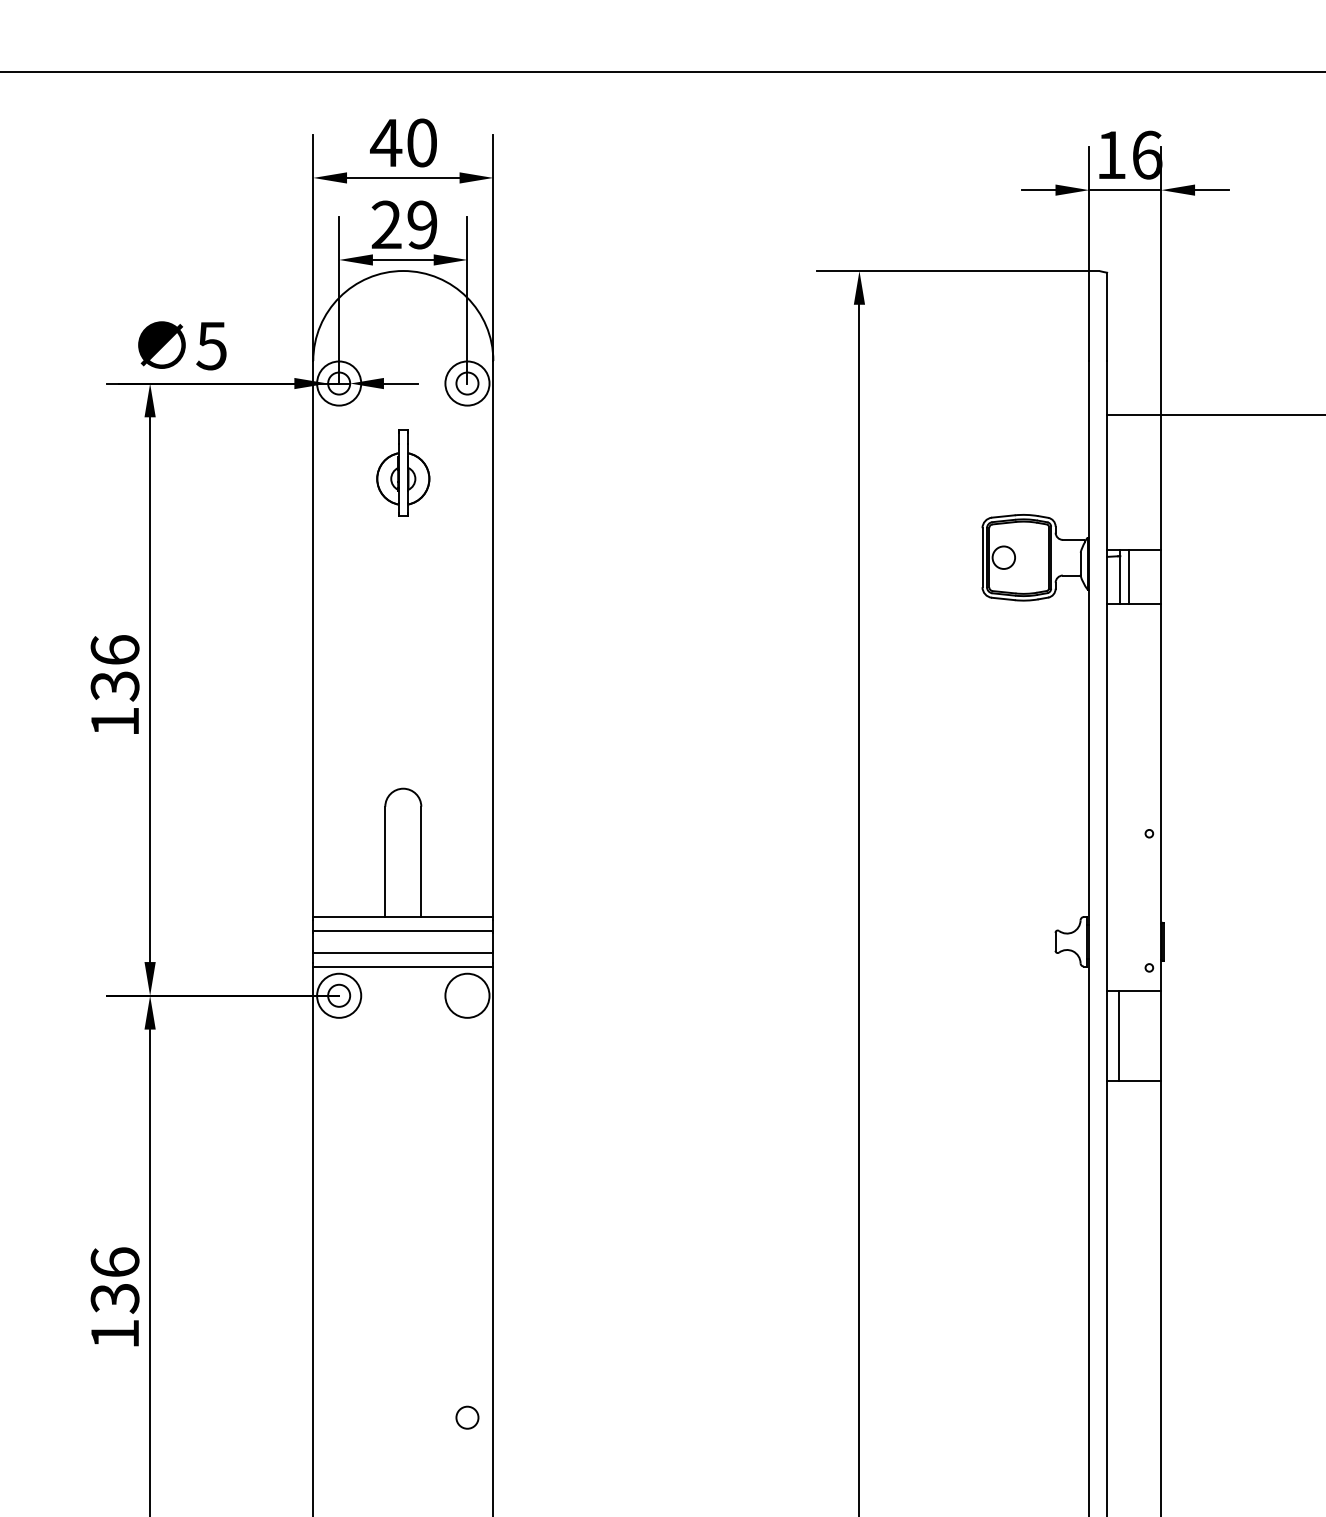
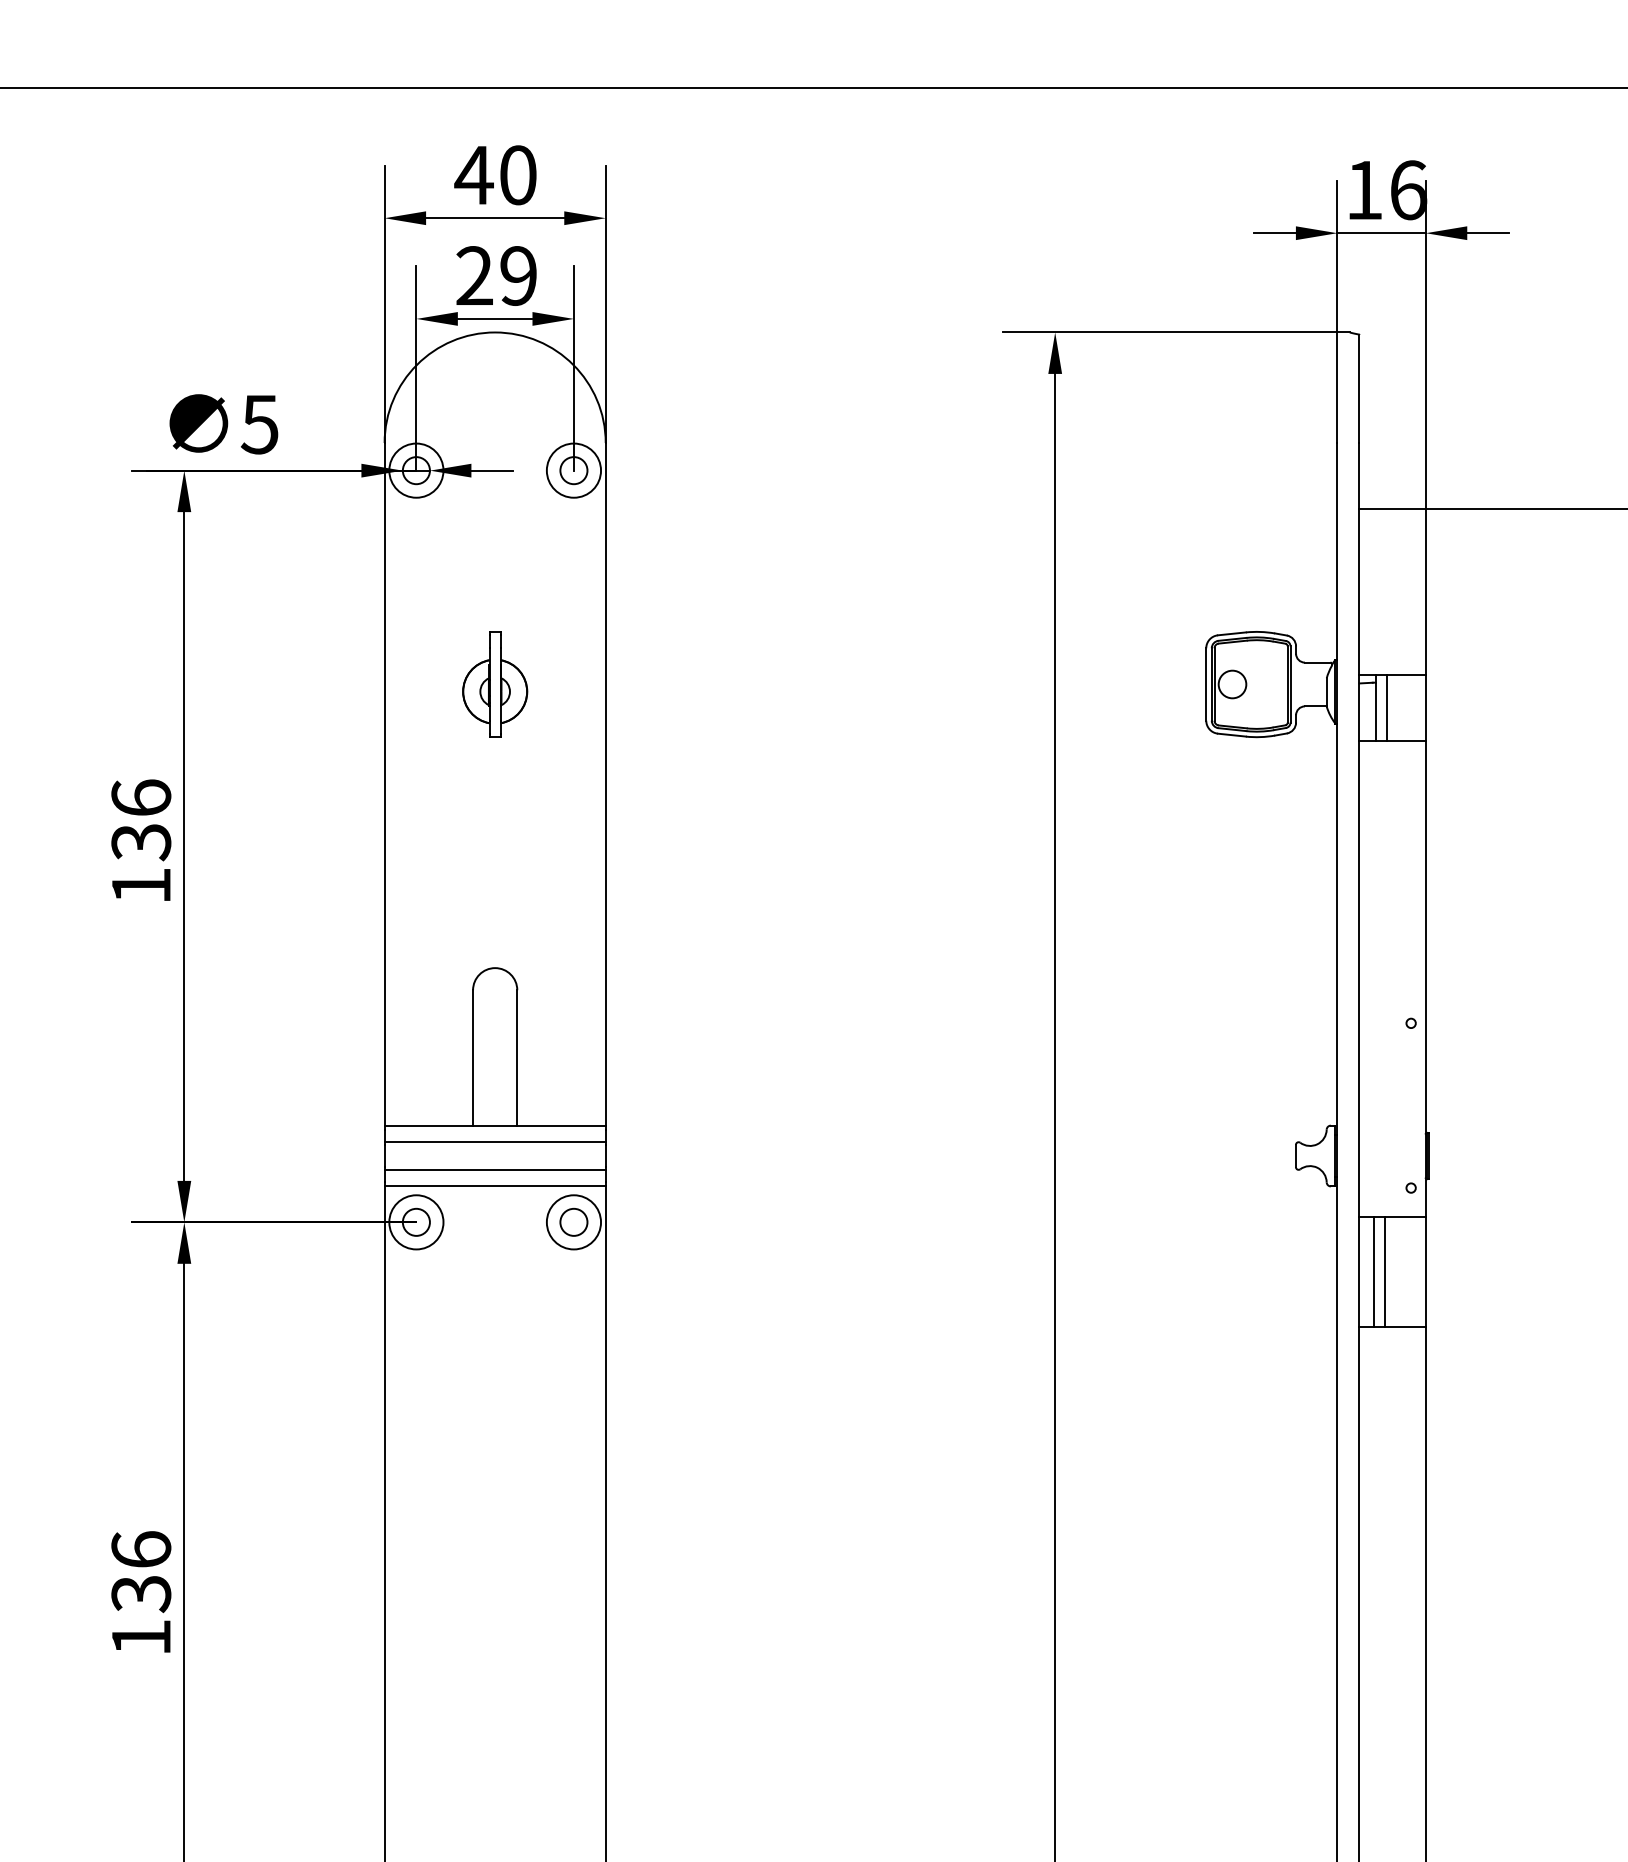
part: (403, 473) -> (495, 684), moved
line: (1127, 1035) -> (1384, 1271), added
circle: (467, 1417) -> (573, 1221), moved

